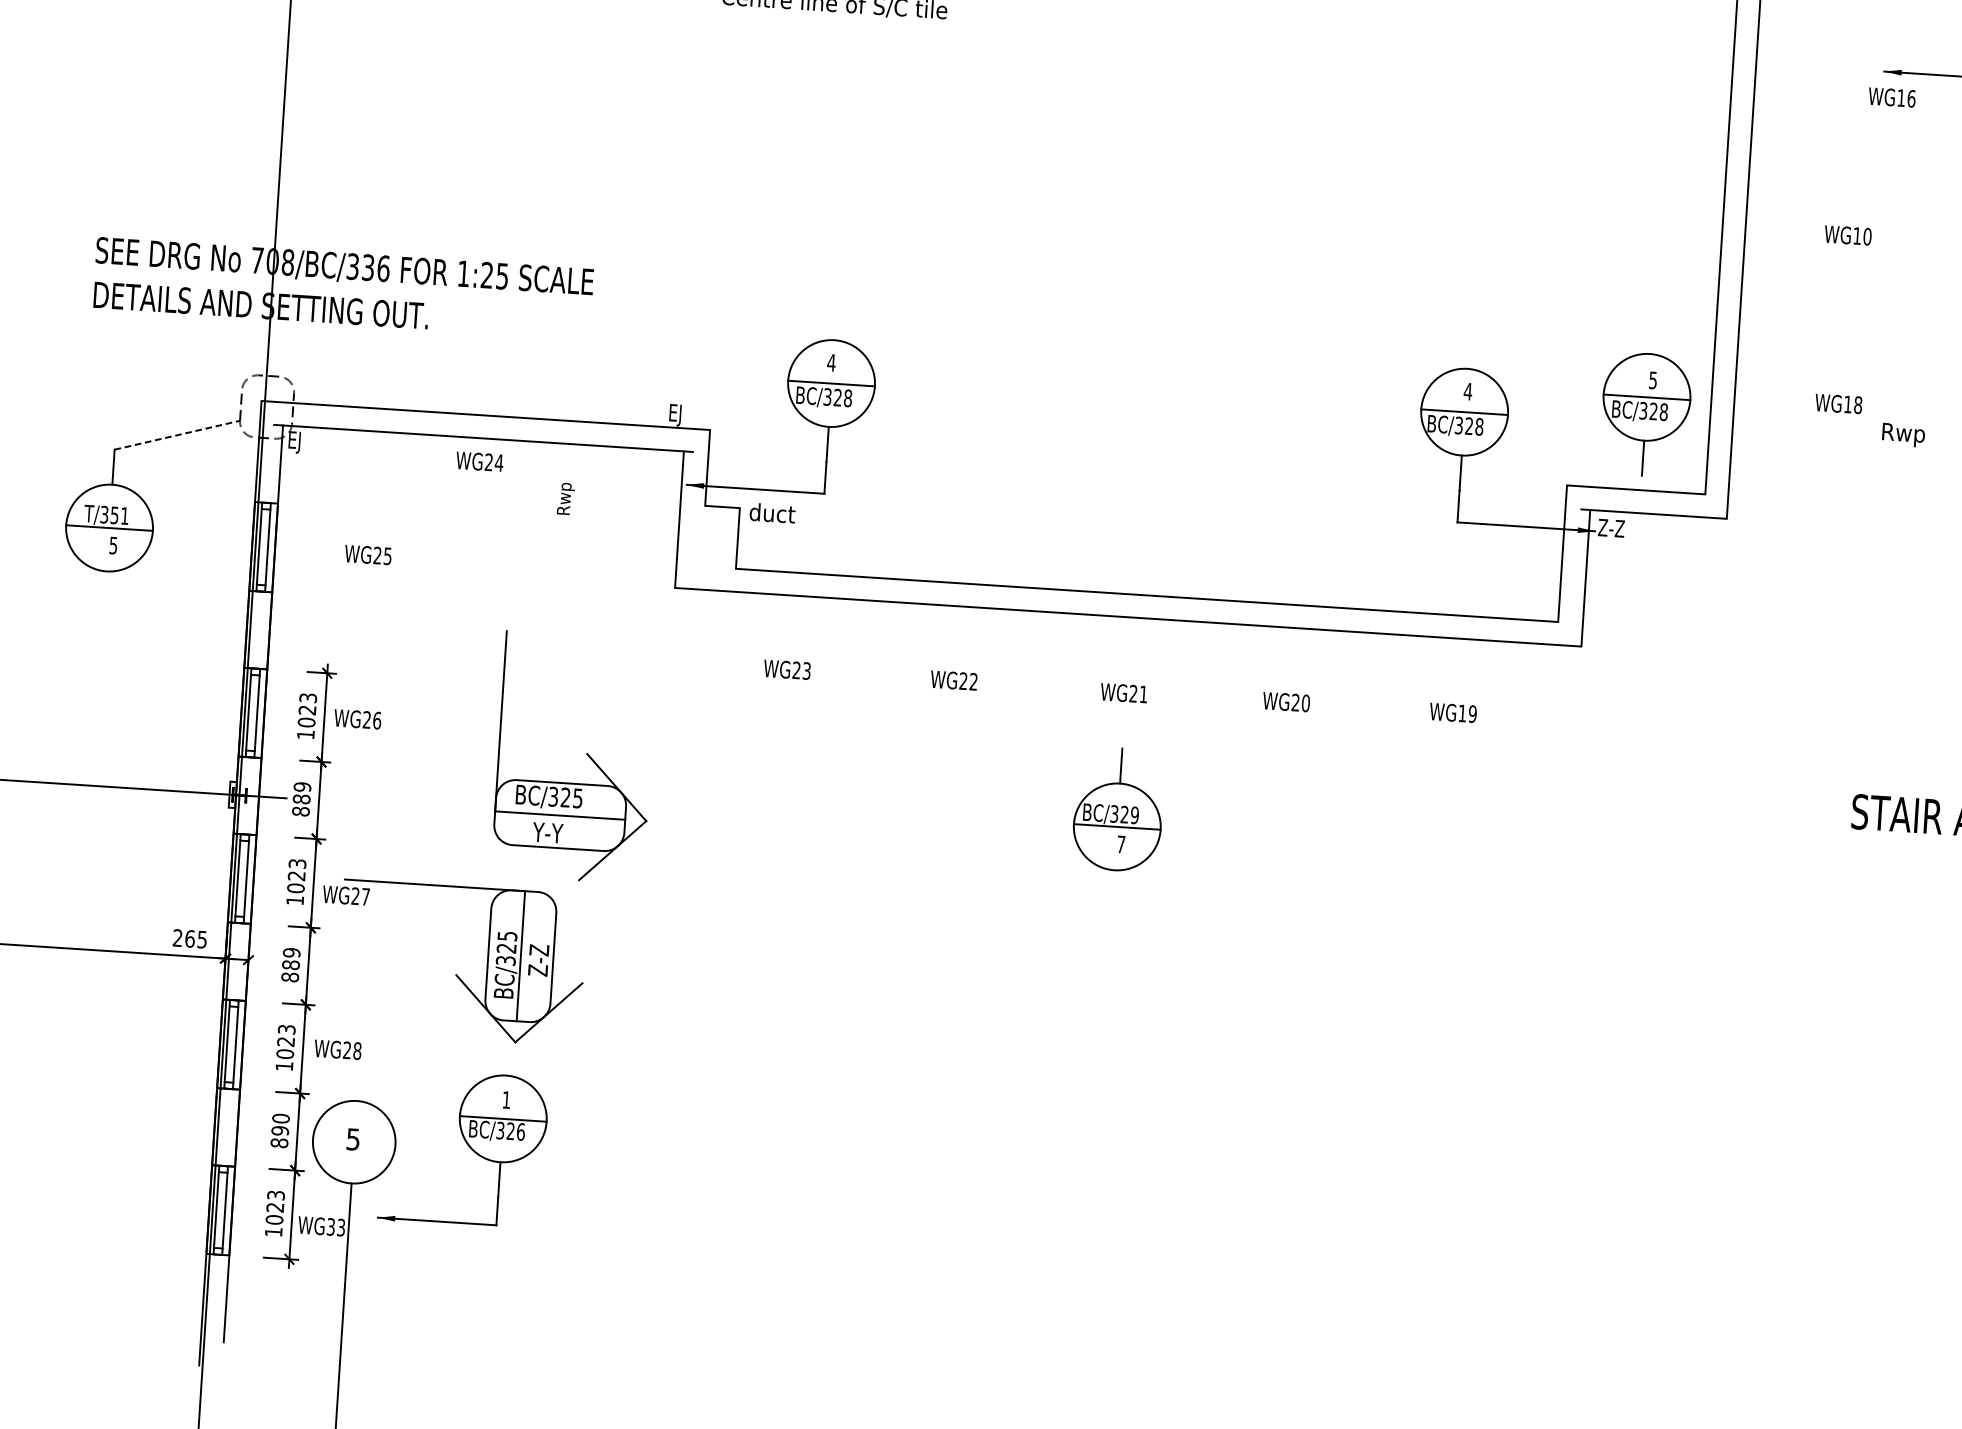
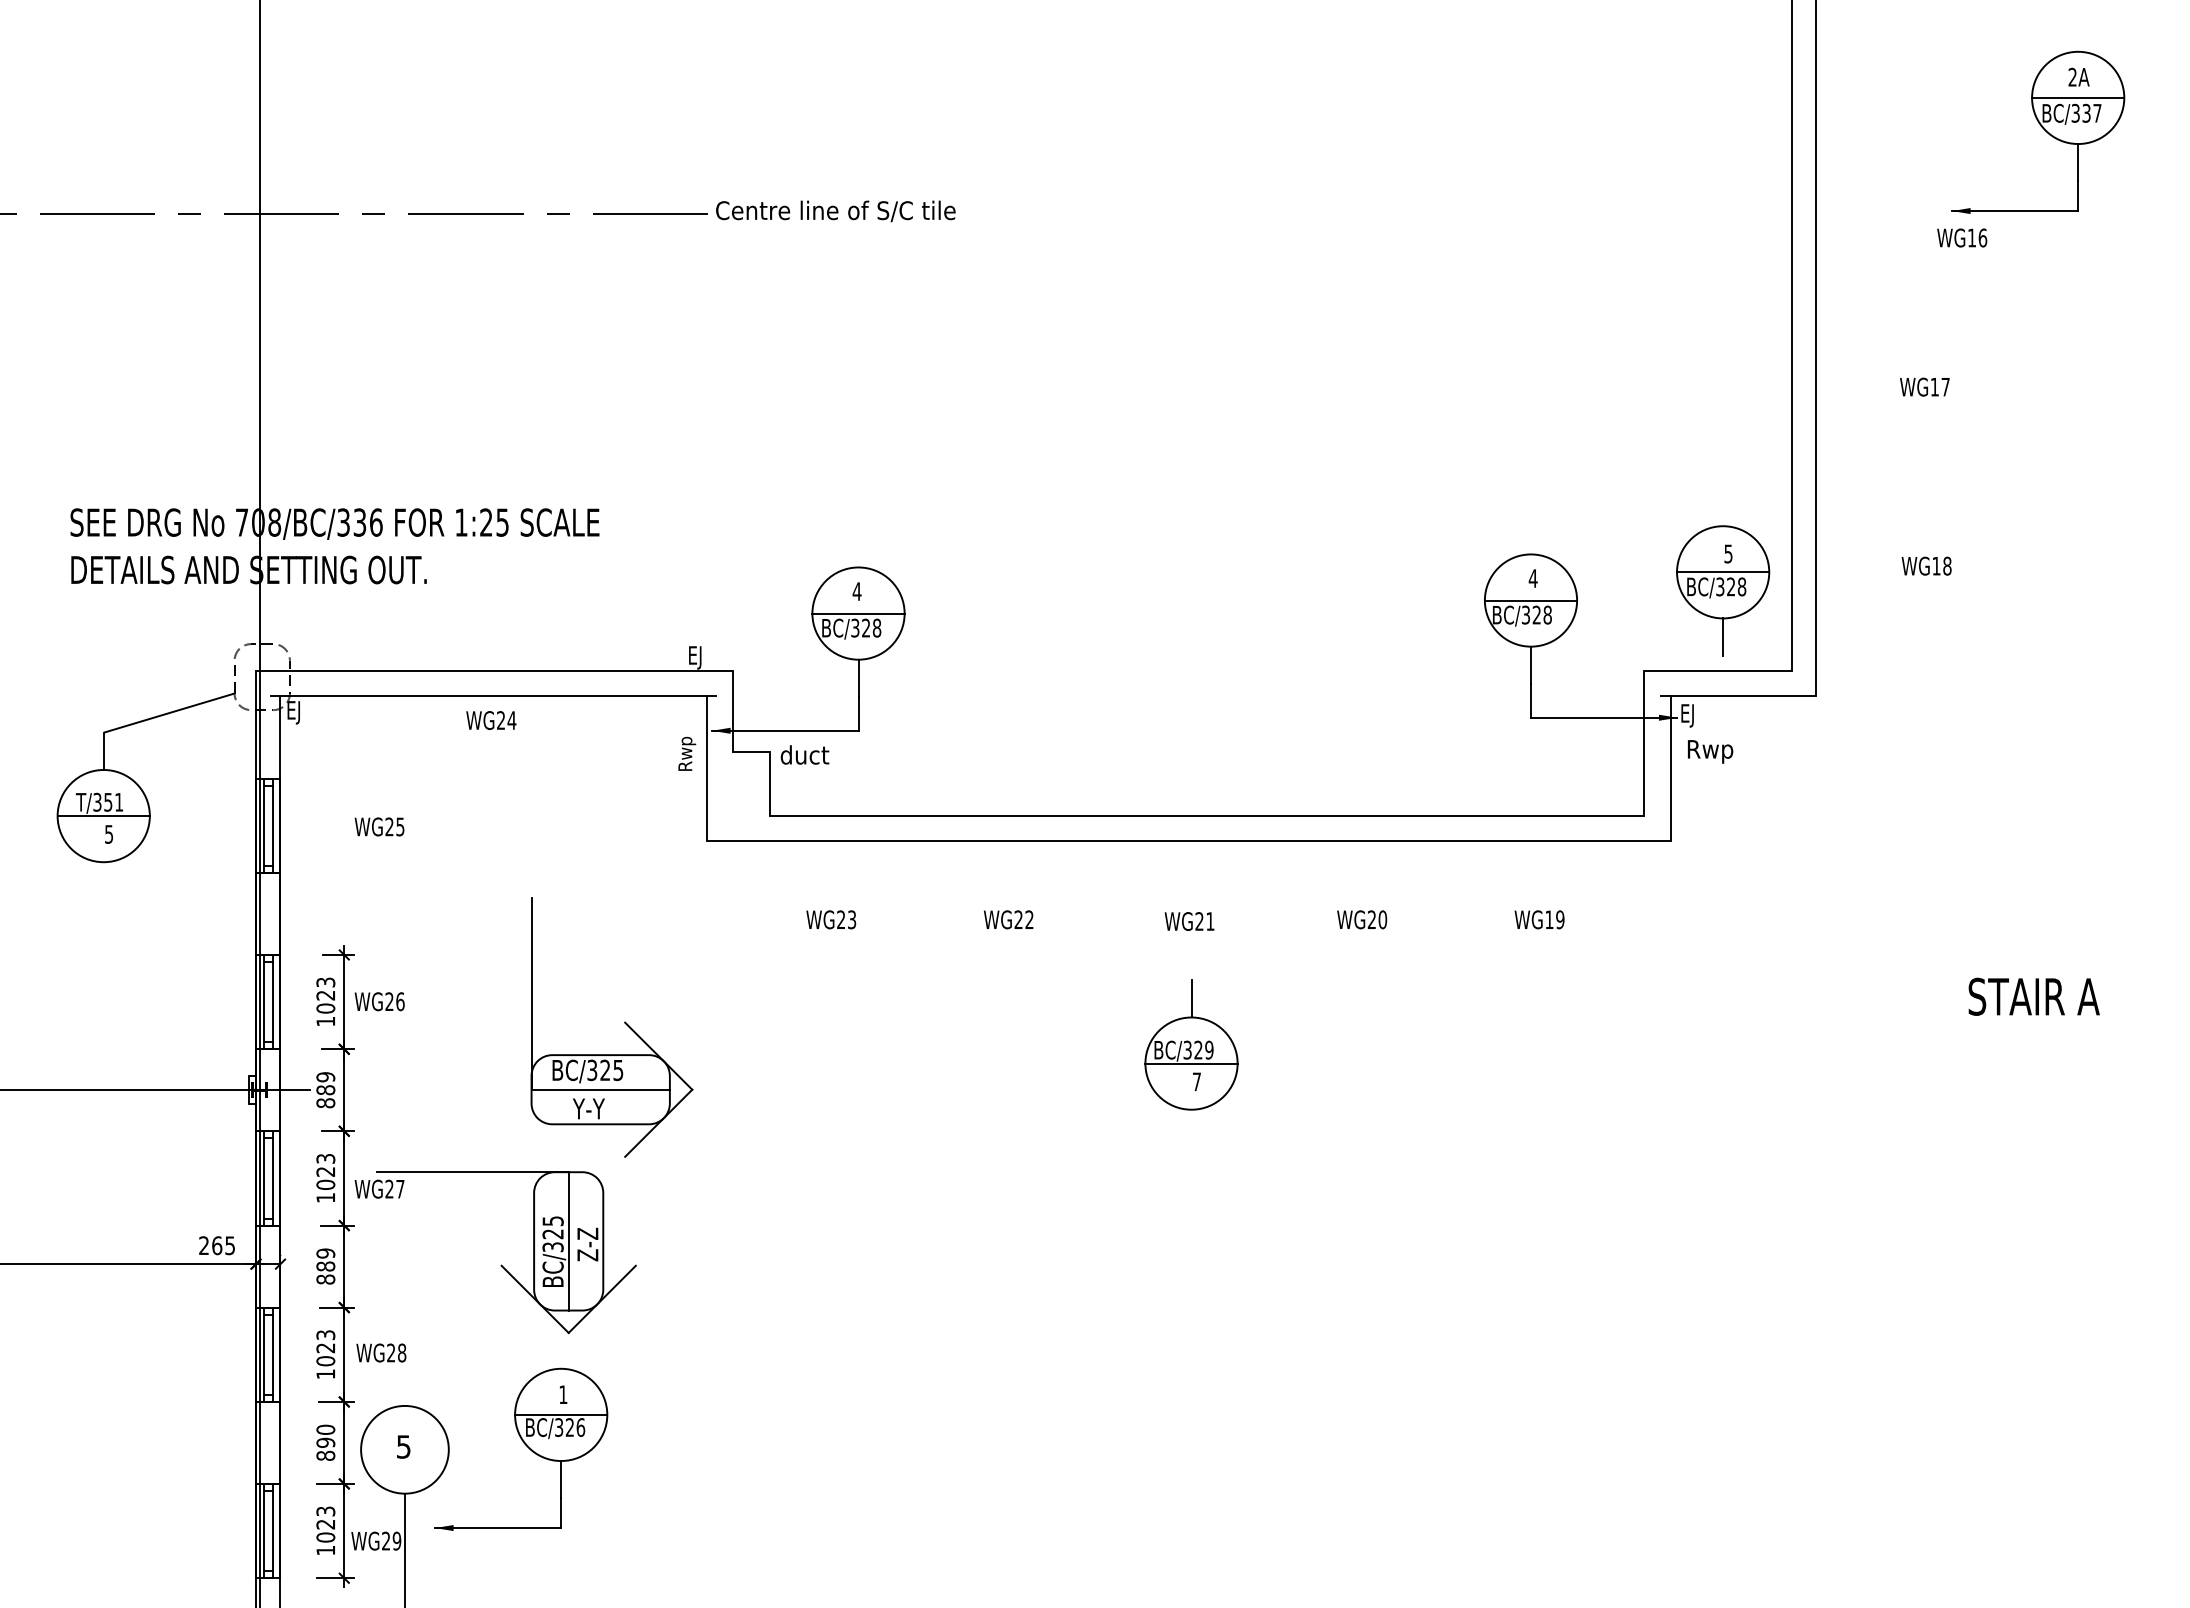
text: (1867, 236) -> (1945, 386), WG10 -> WG17
line: (177, 434) -> (169, 712), dashed -> solid
text: (1903, 434) -> (1710, 751), moved
text: (566, 498) -> (687, 753), moved
text: (1611, 530) -> (1694, 715), Z-Z -> EJ
text: (336, 1226) -> (391, 1540), WG33 -> WG29

